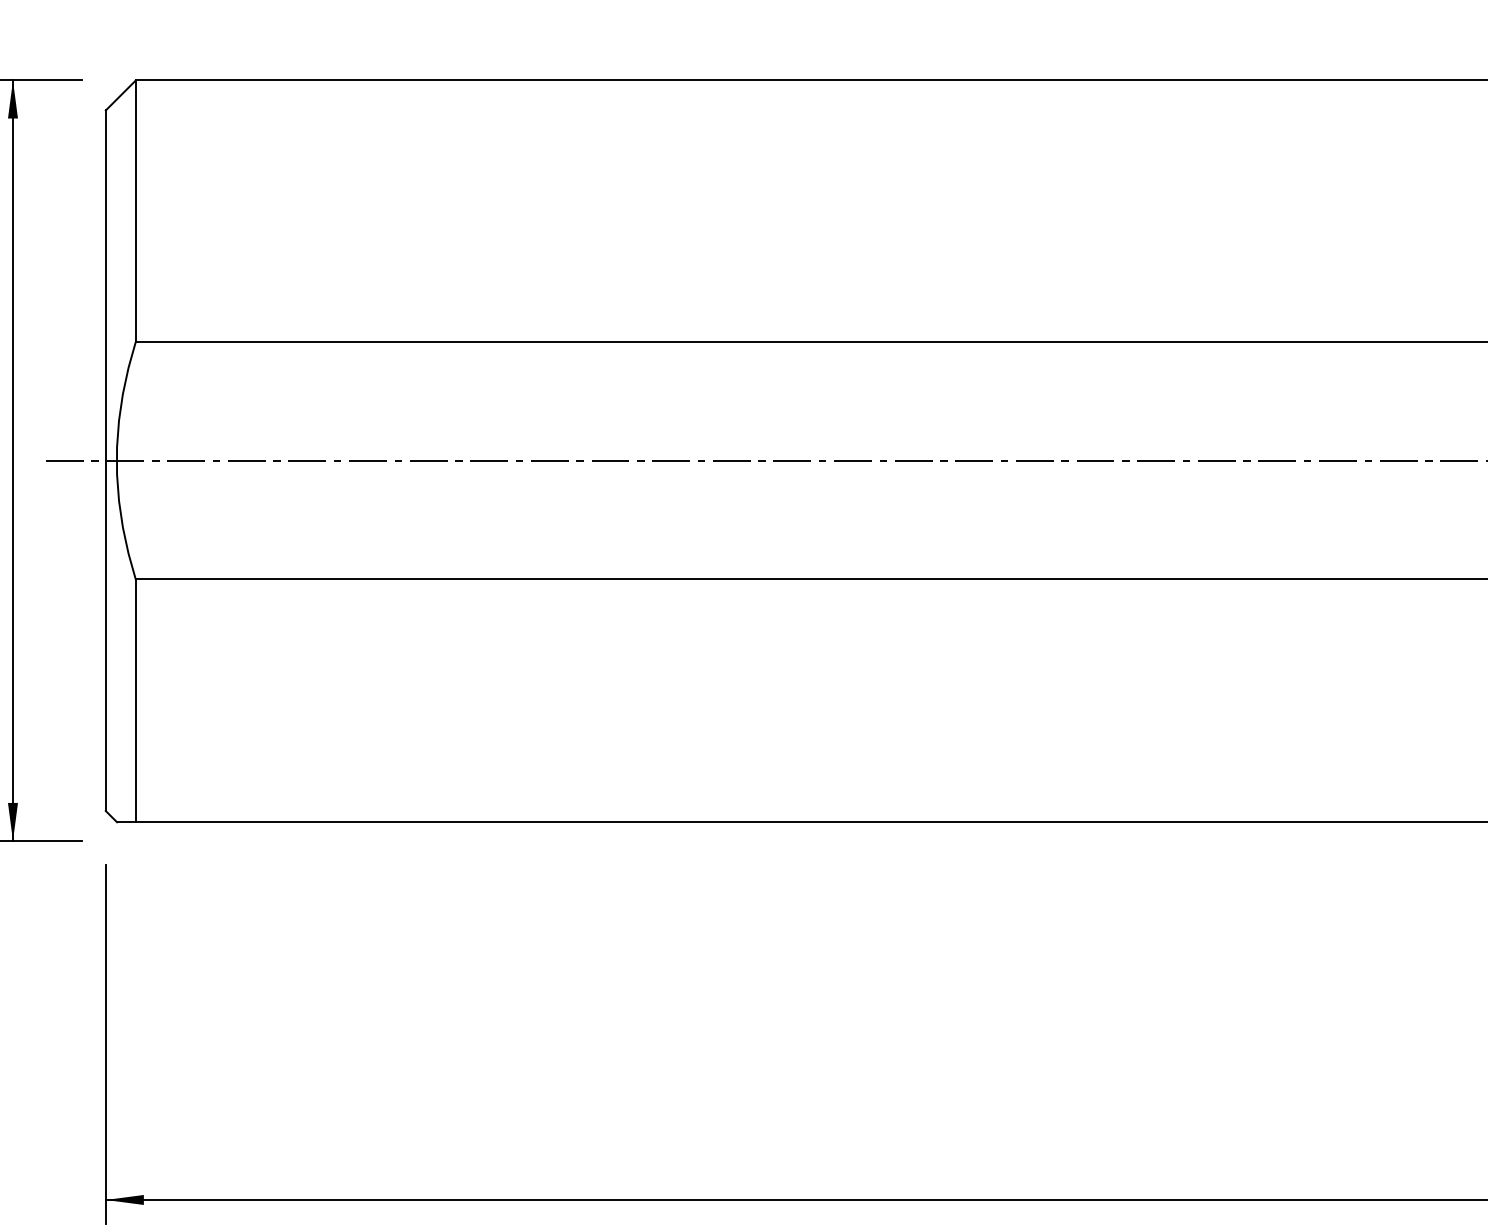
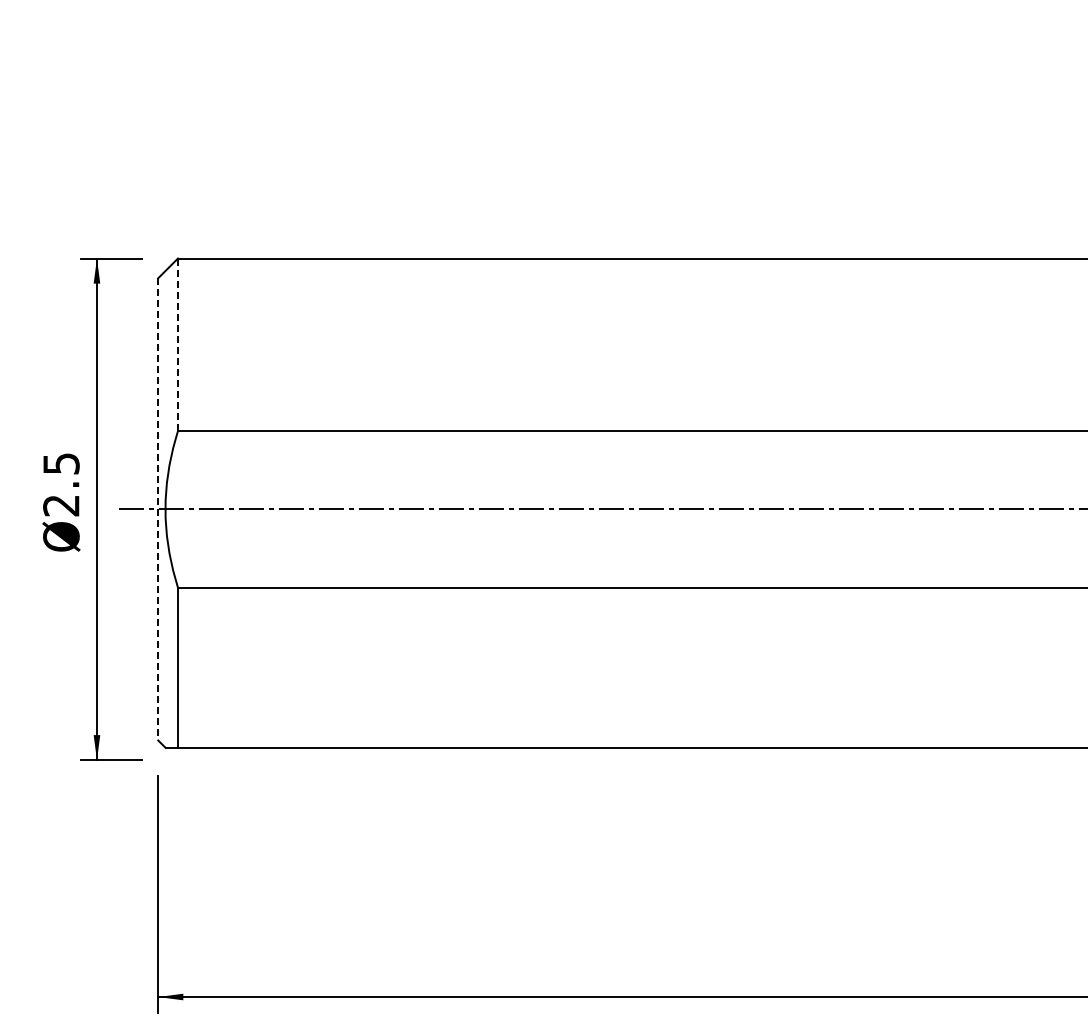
line: (135, 212) -> (177, 345), solid -> dashed
line: (106, 460) -> (158, 509), solid -> dashed

